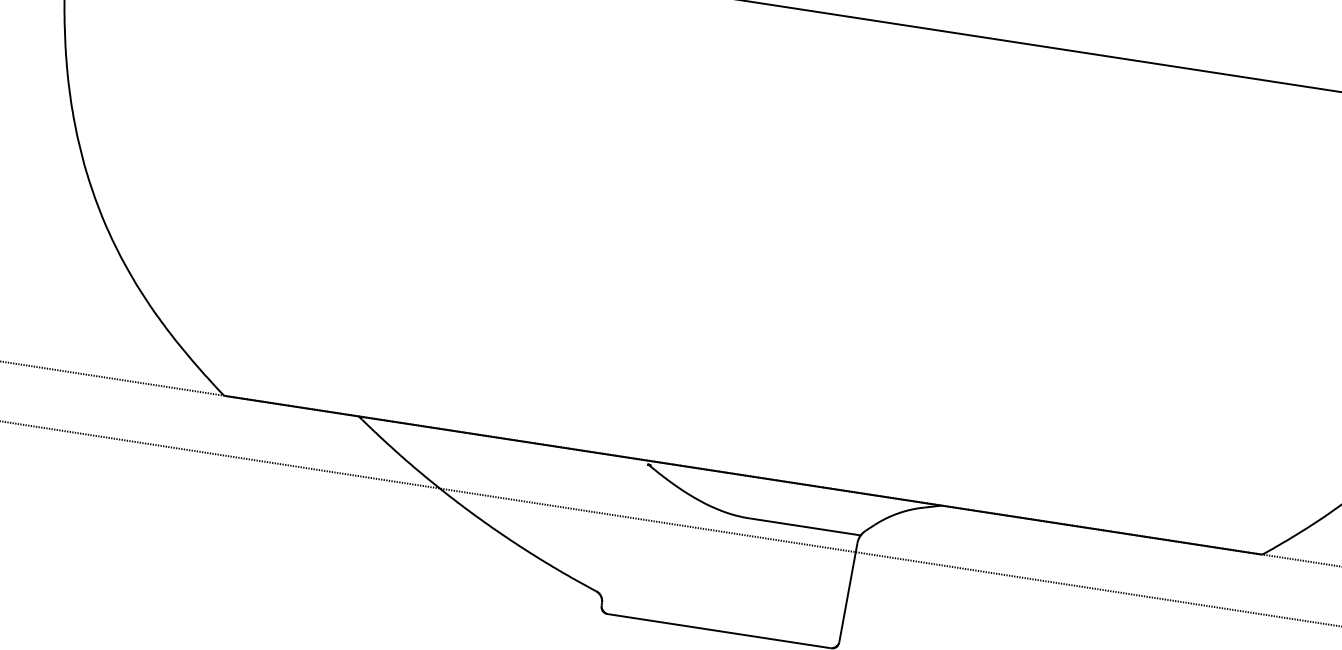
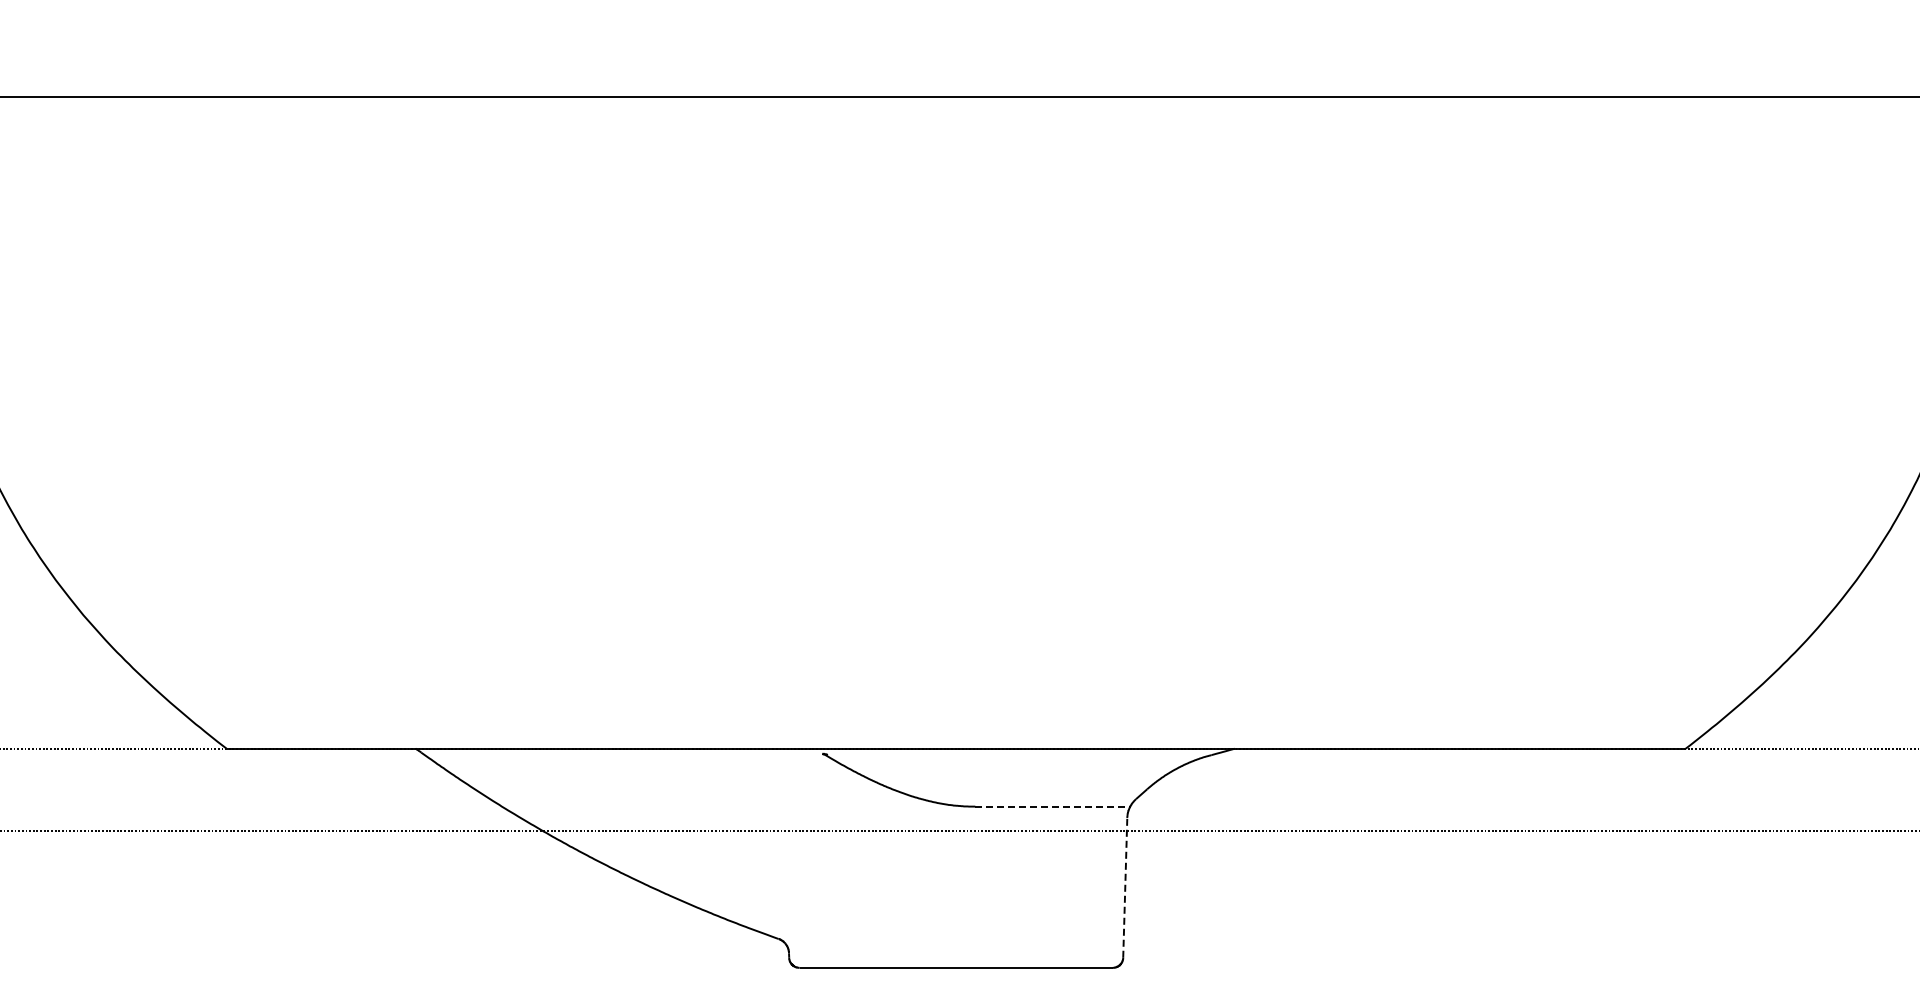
line: (806, 526) -> (1053, 806), solid -> dashed
line: (848, 592) -> (1125, 887), solid -> dashed

